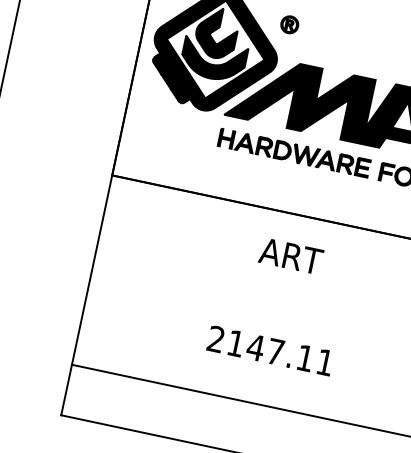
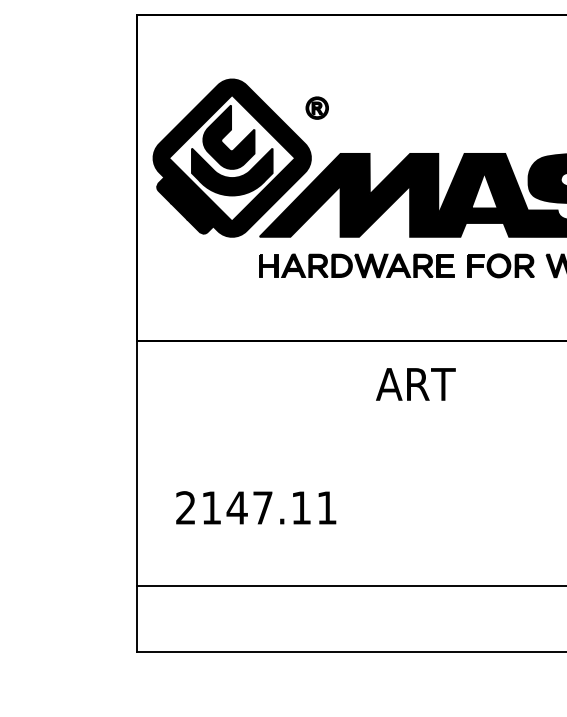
text: (290, 256) -> (415, 384), moved
text: (270, 350) -> (256, 507), moved

